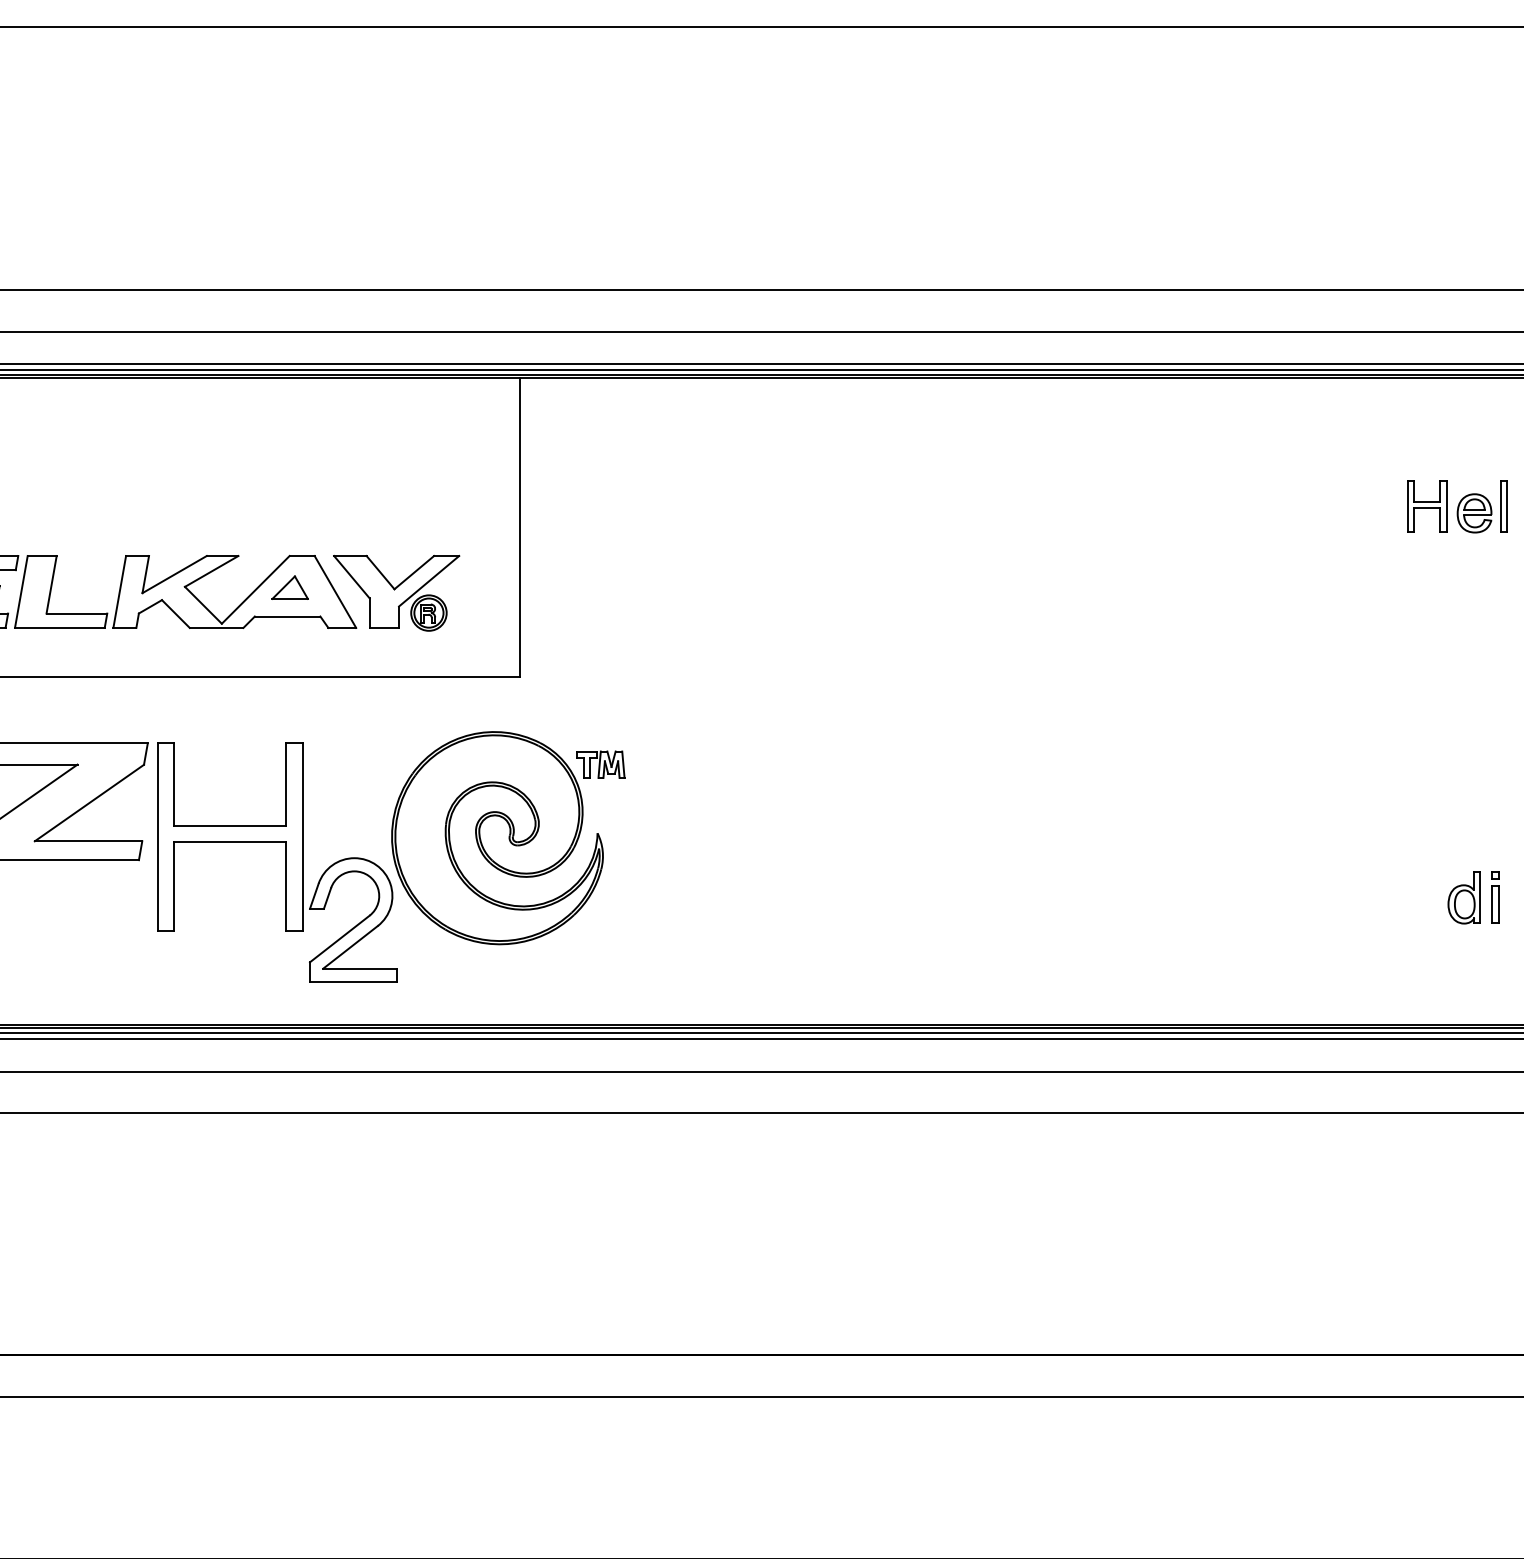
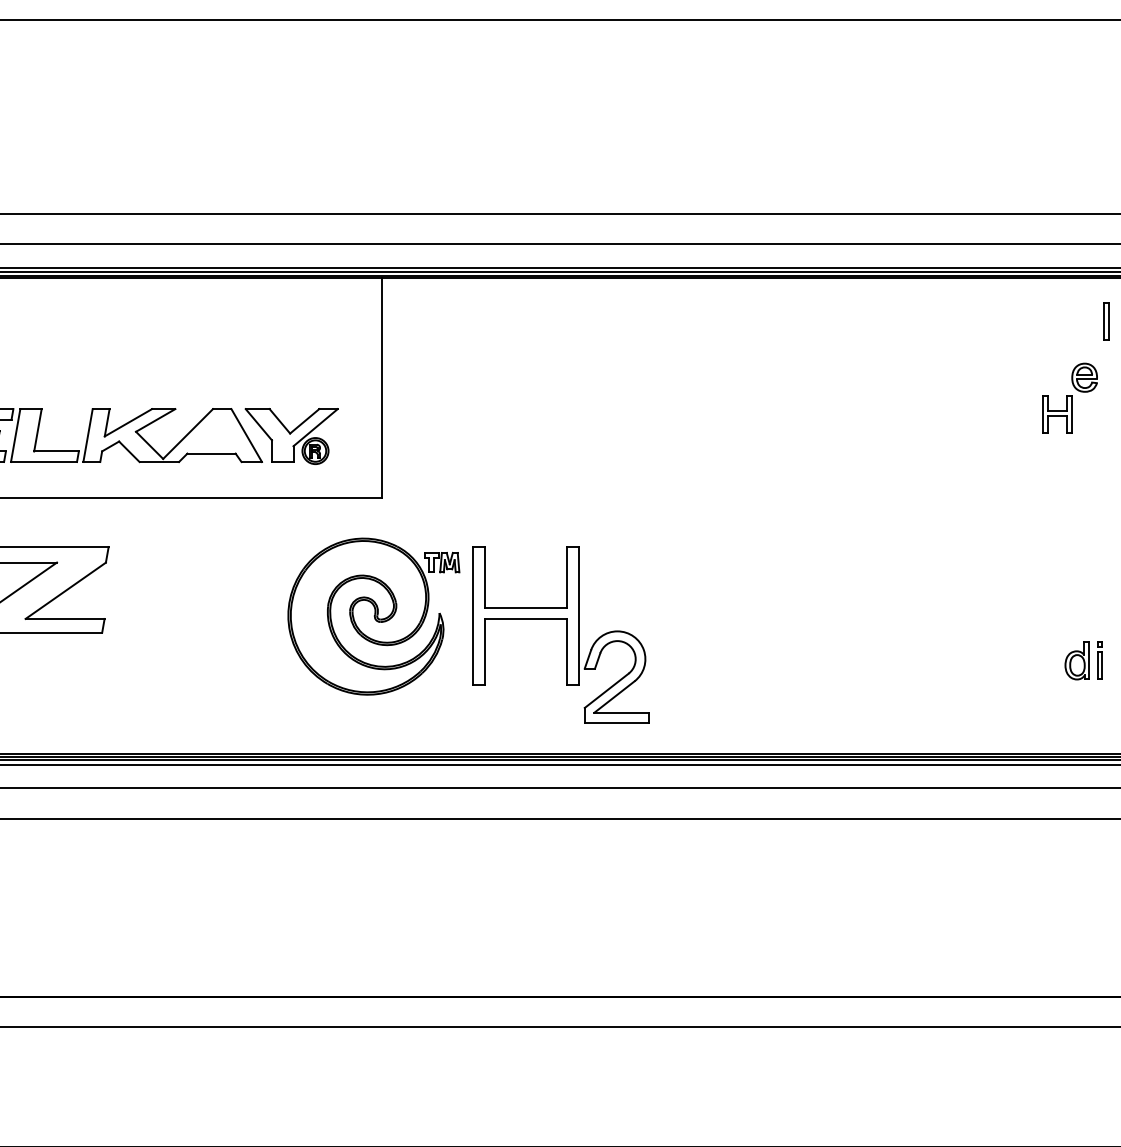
part: (1427, 506) -> (1057, 414), moved
part: (1503, 506) -> (1105, 321), moved
part: (289, 587) -> (212, 432), removed
part: (285, 862) -> (566, 634), moved

